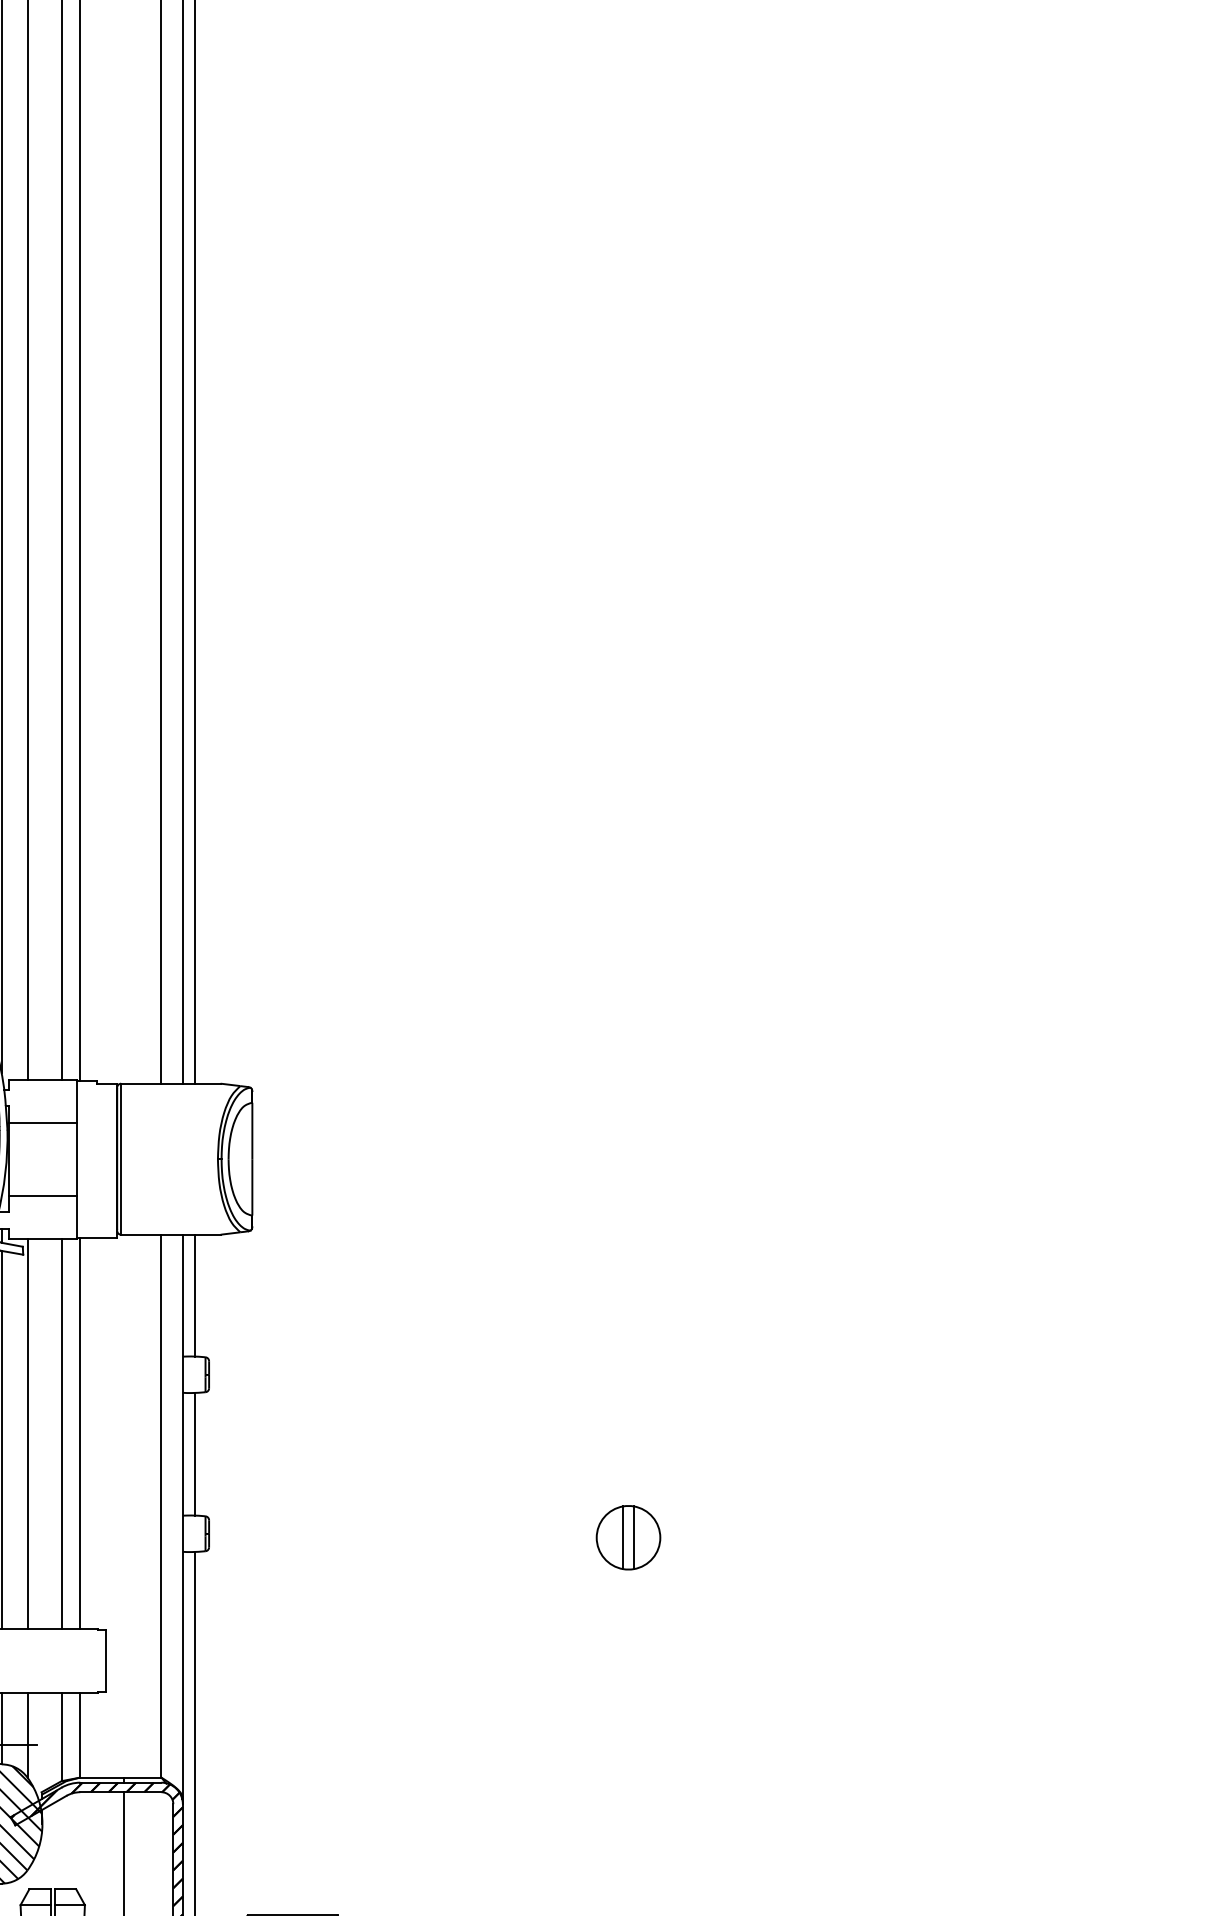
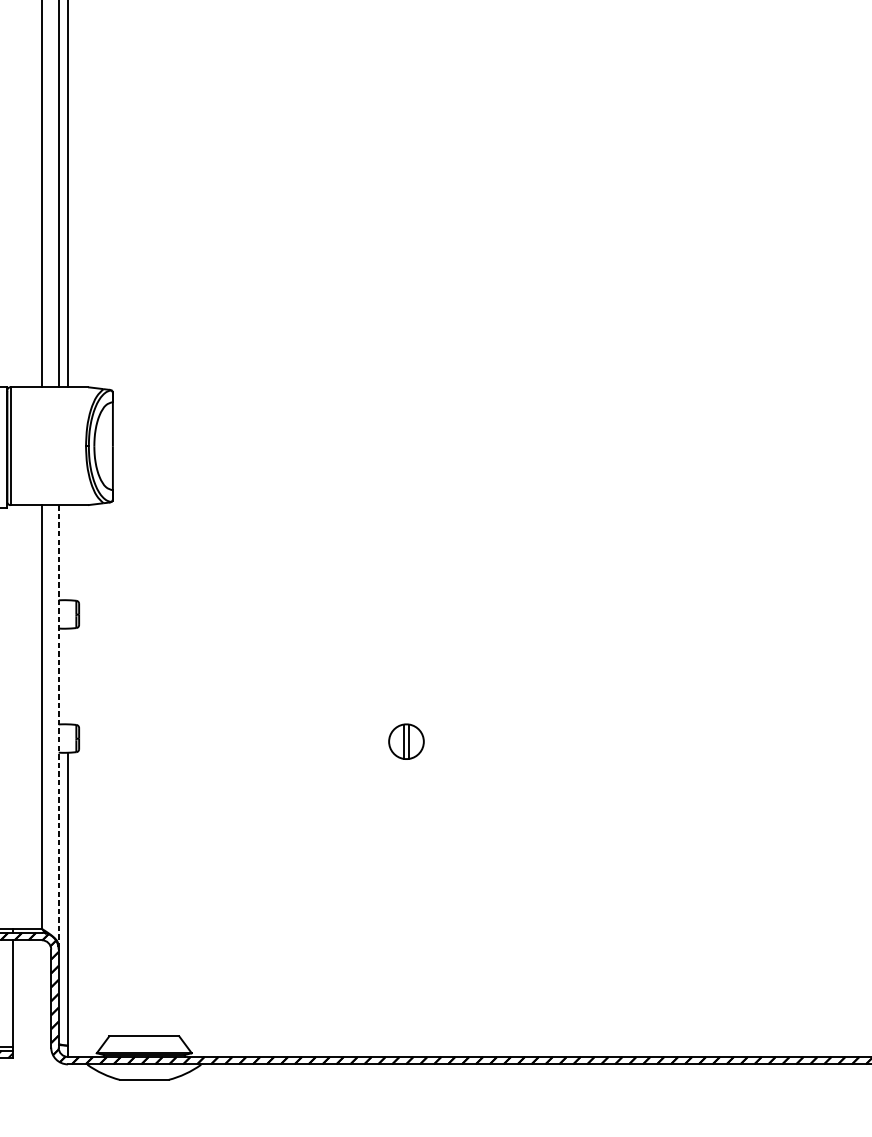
line: (194, 1295) -> (67, 552), removed
line: (194, 1453) -> (67, 675), removed
line: (182, 1517) -> (58, 725), solid -> dashed
part: (628, 1537) -> (406, 741), size x0.7

